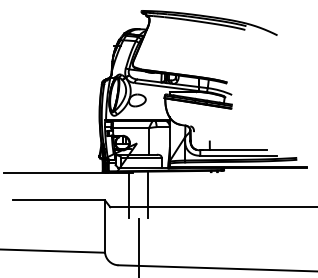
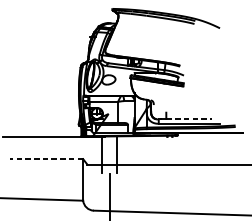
line: (238, 150) -> (189, 119), solid -> dashed
line: (58, 200) -> (46, 159), solid -> dashed

